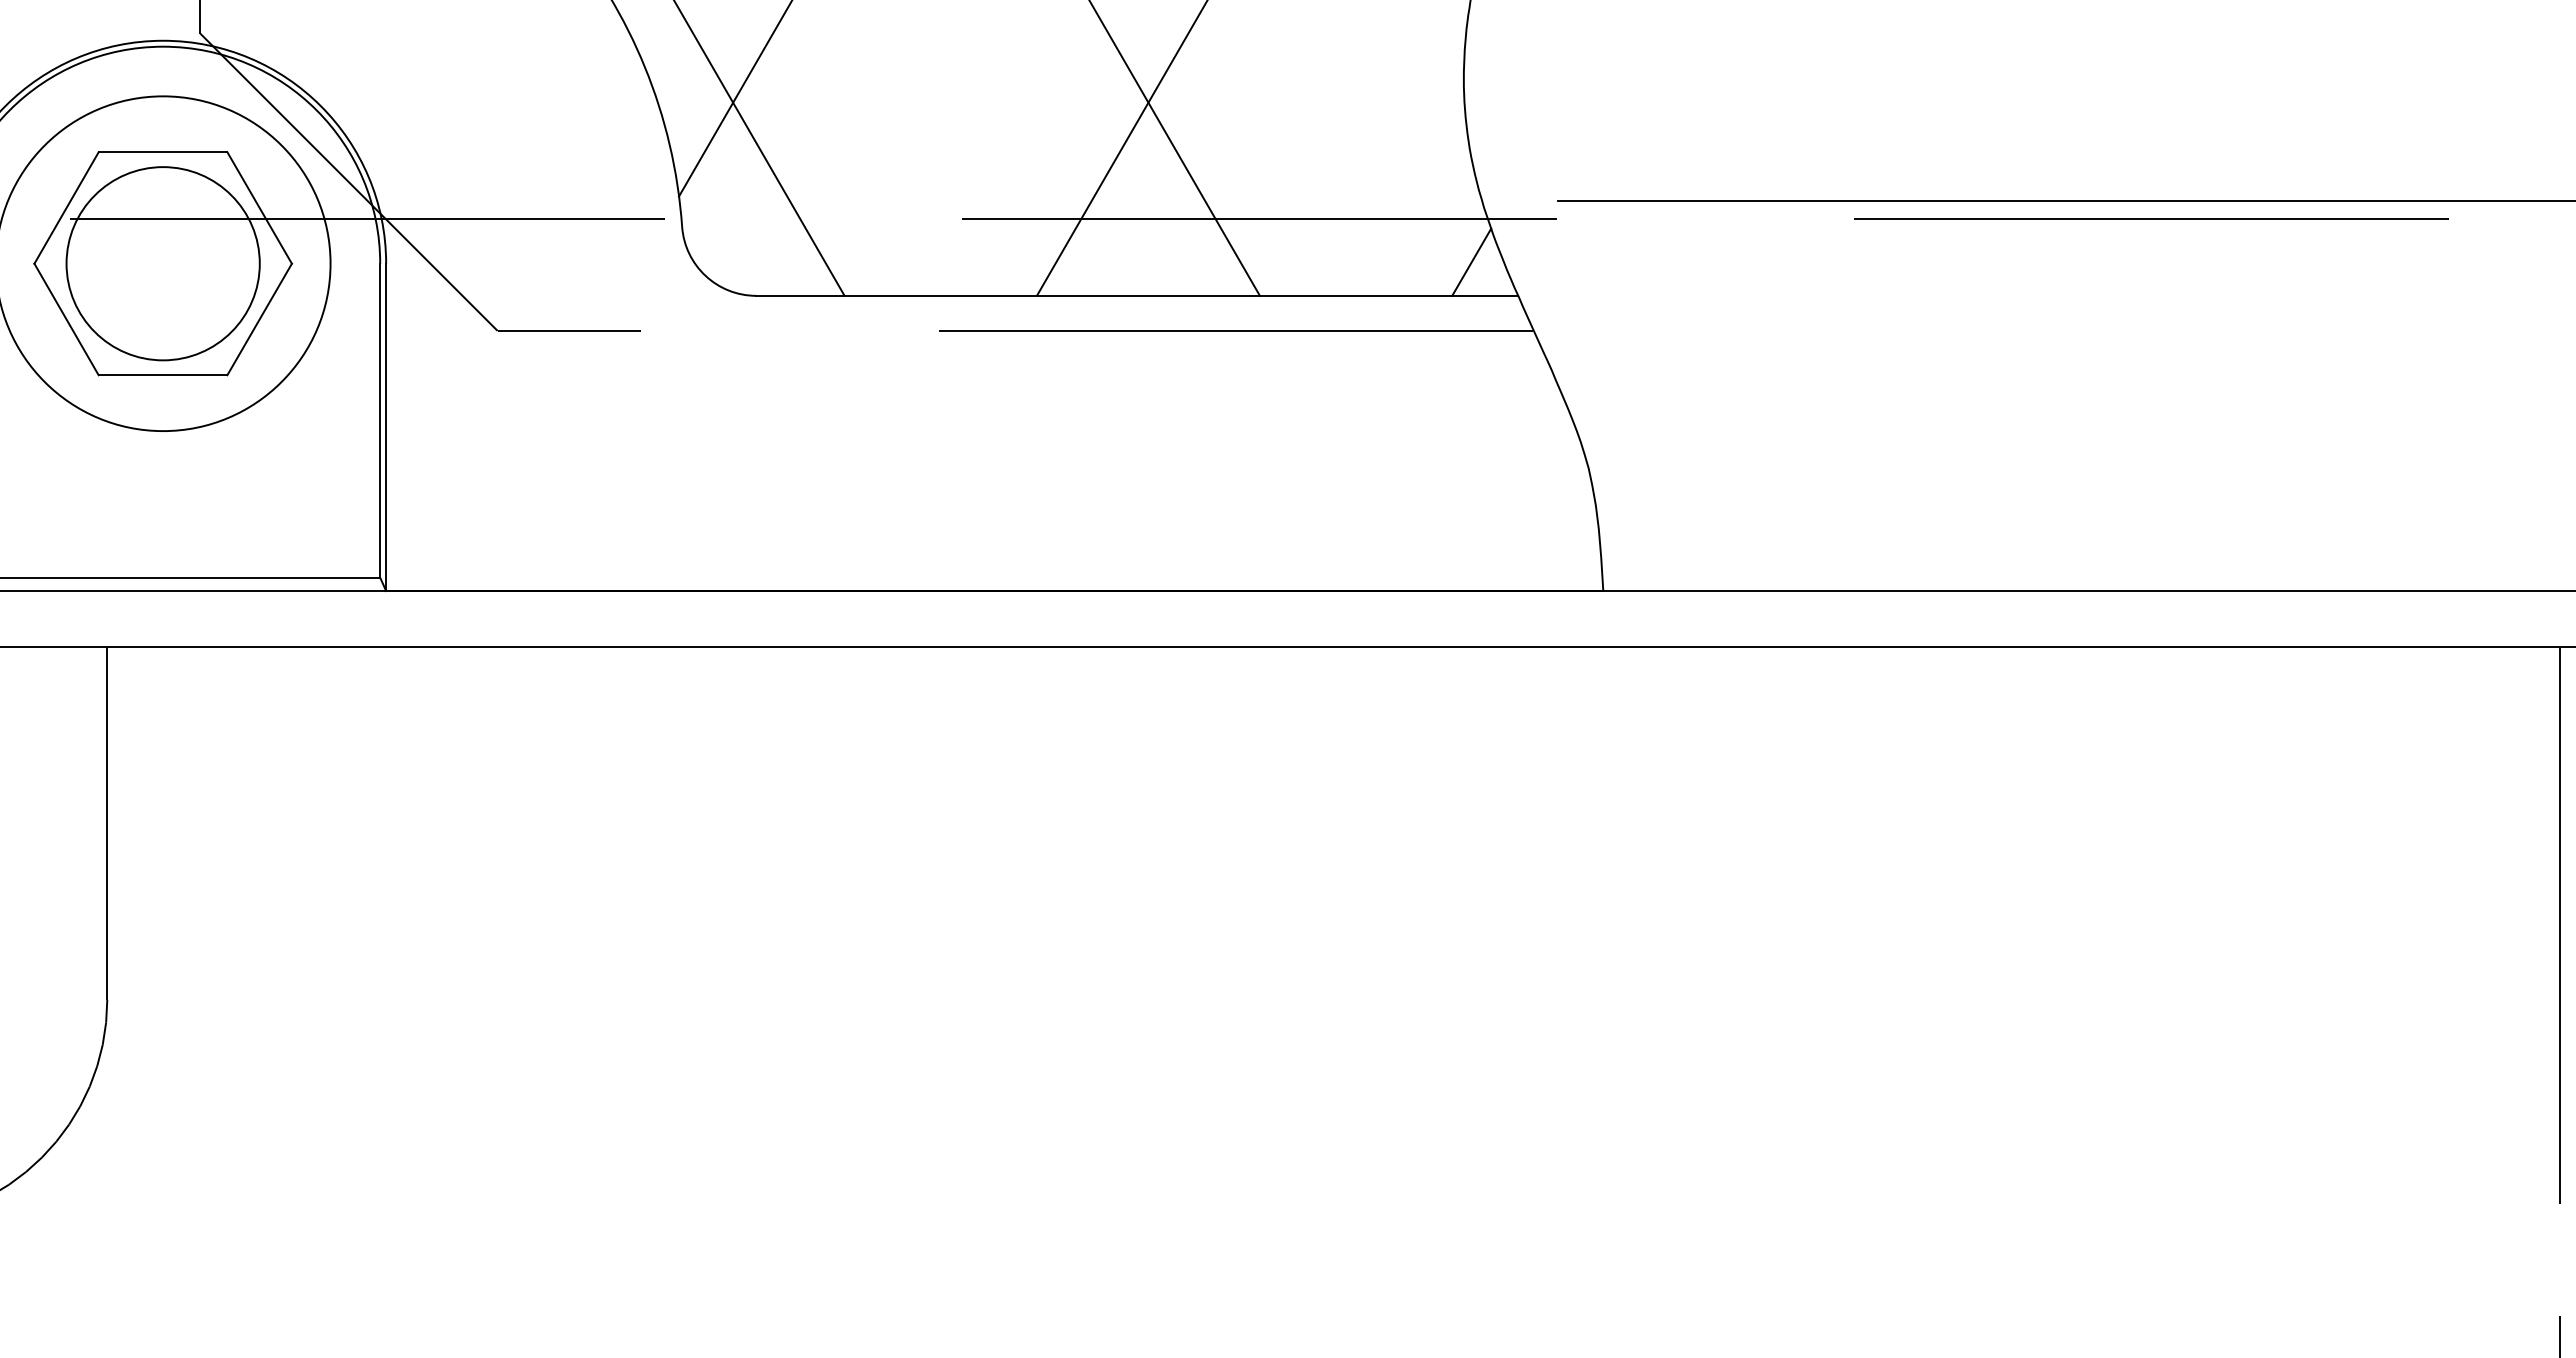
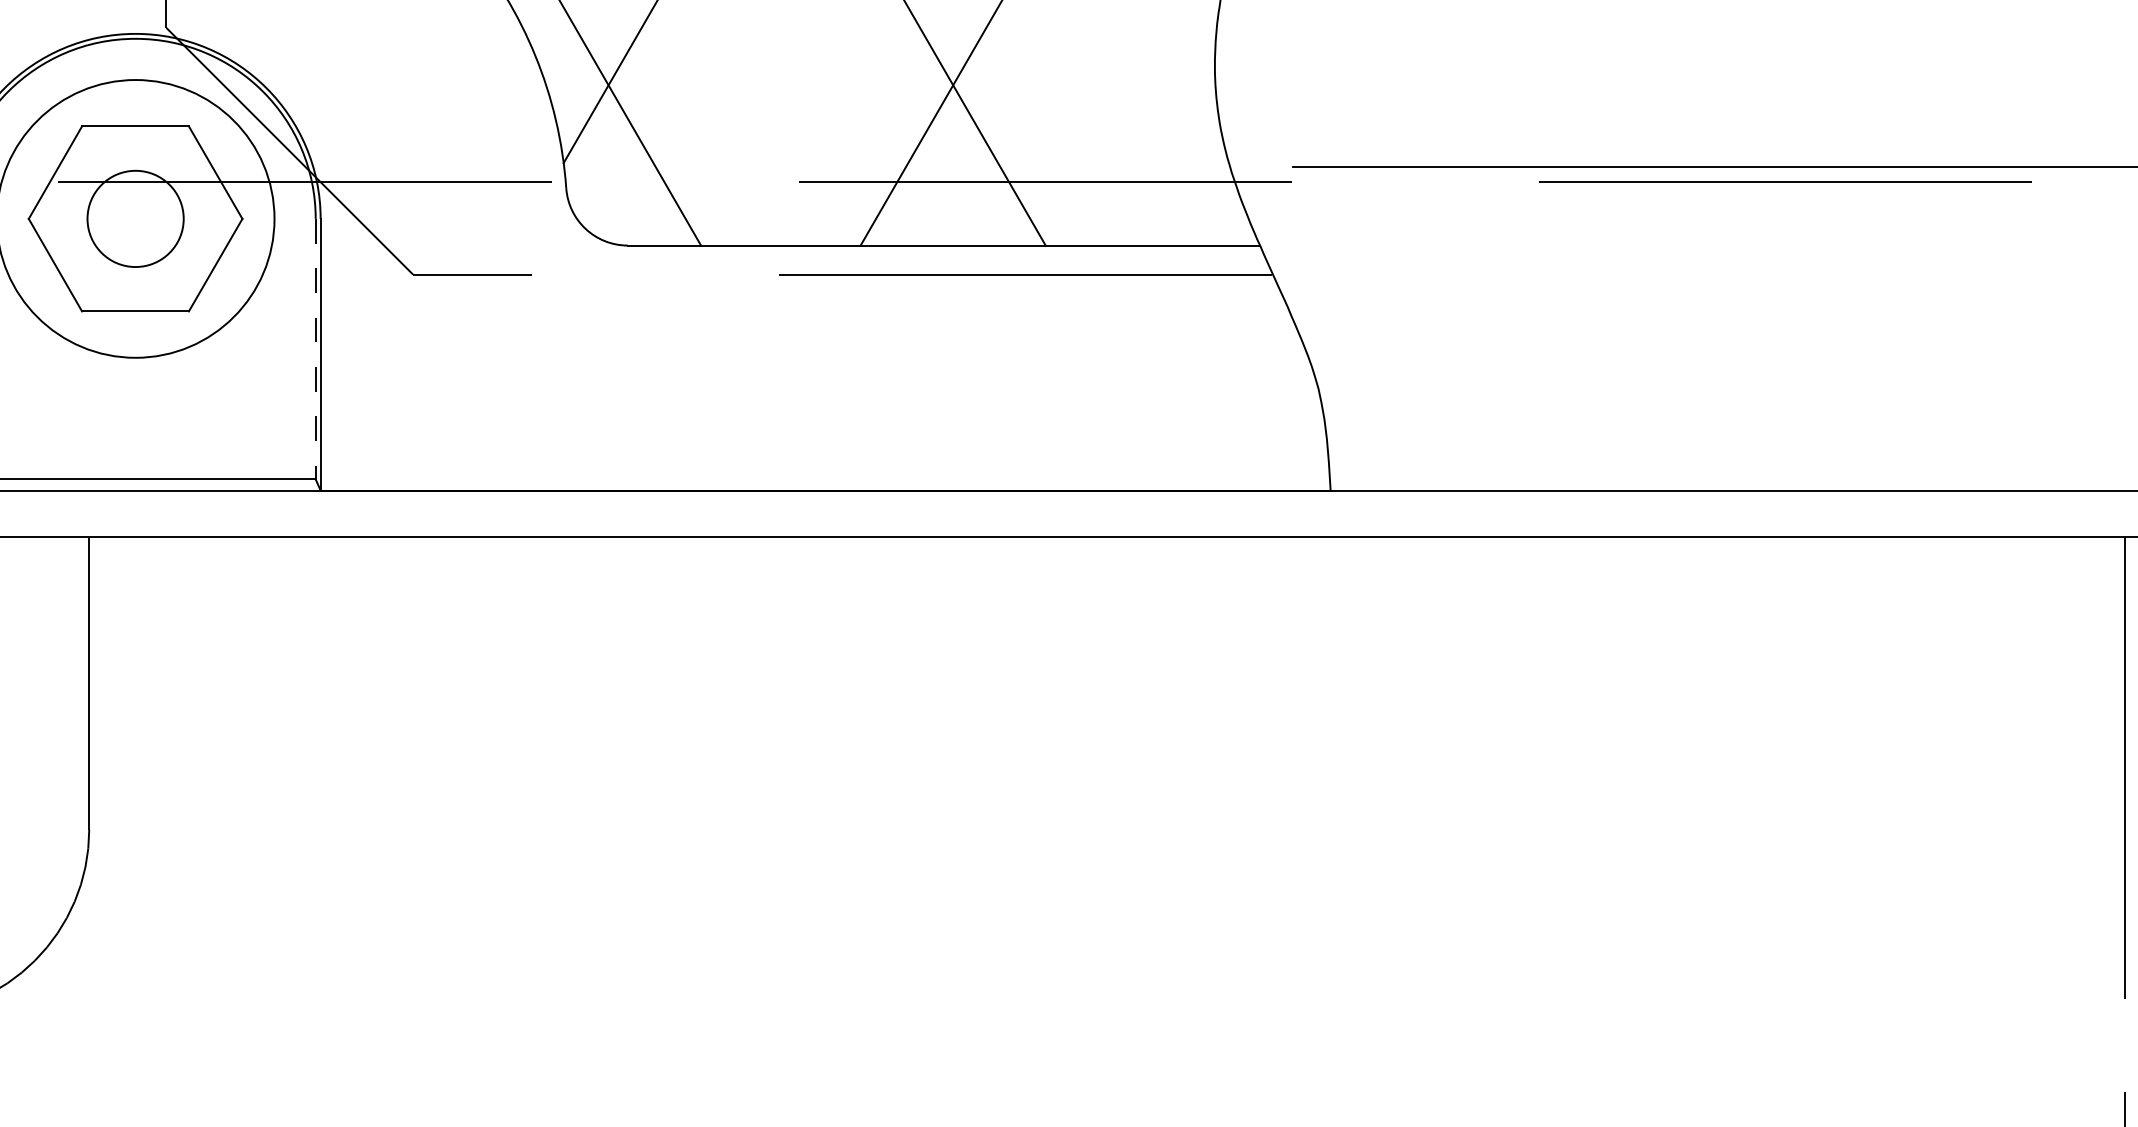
line: (1471, 261) -> (1221, 217), removed
circle: (162, 263) -> (135, 218), size x0.6
line: (380, 420) -> (315, 348), solid -> dashed

